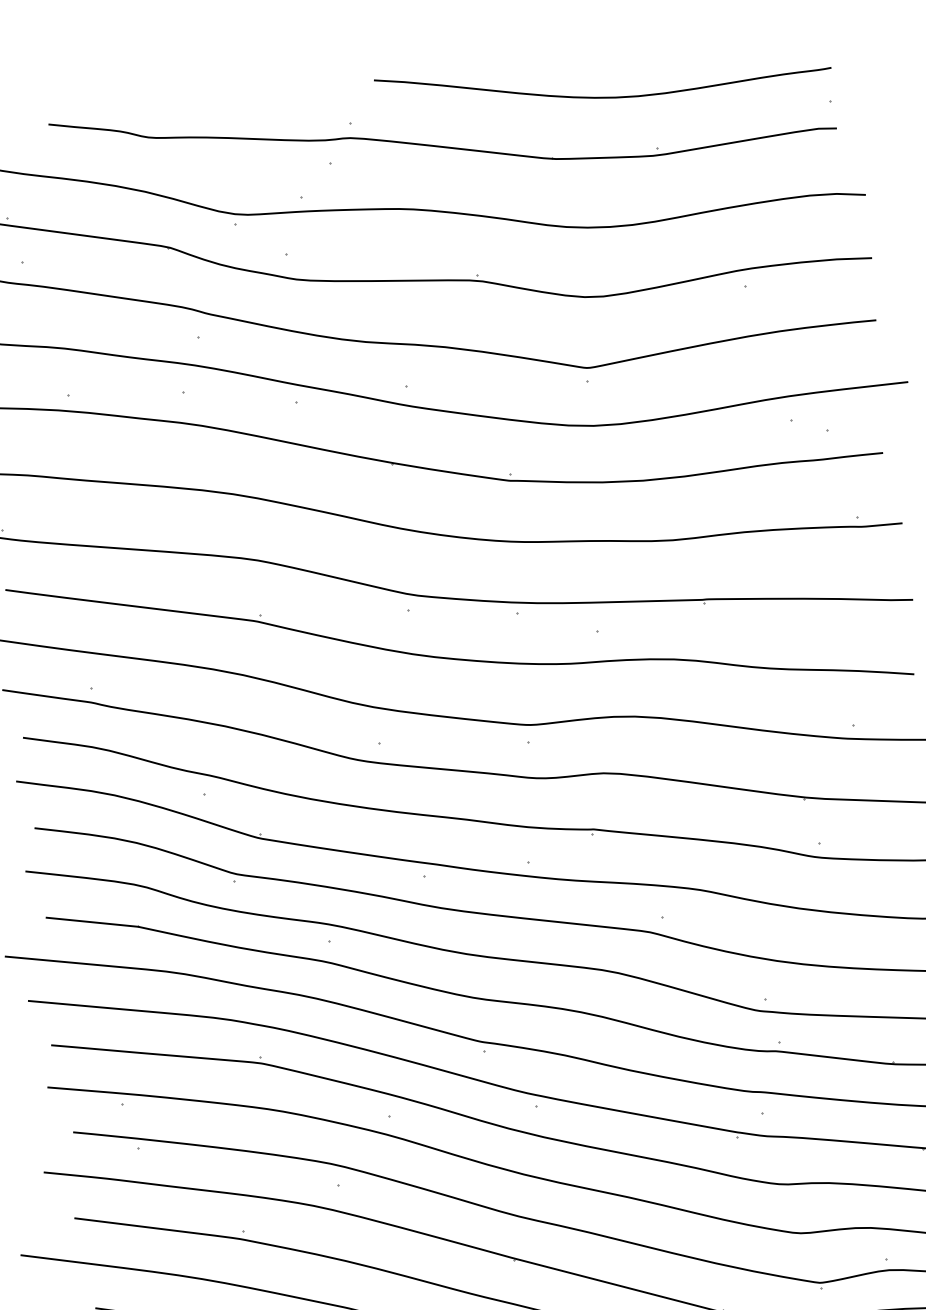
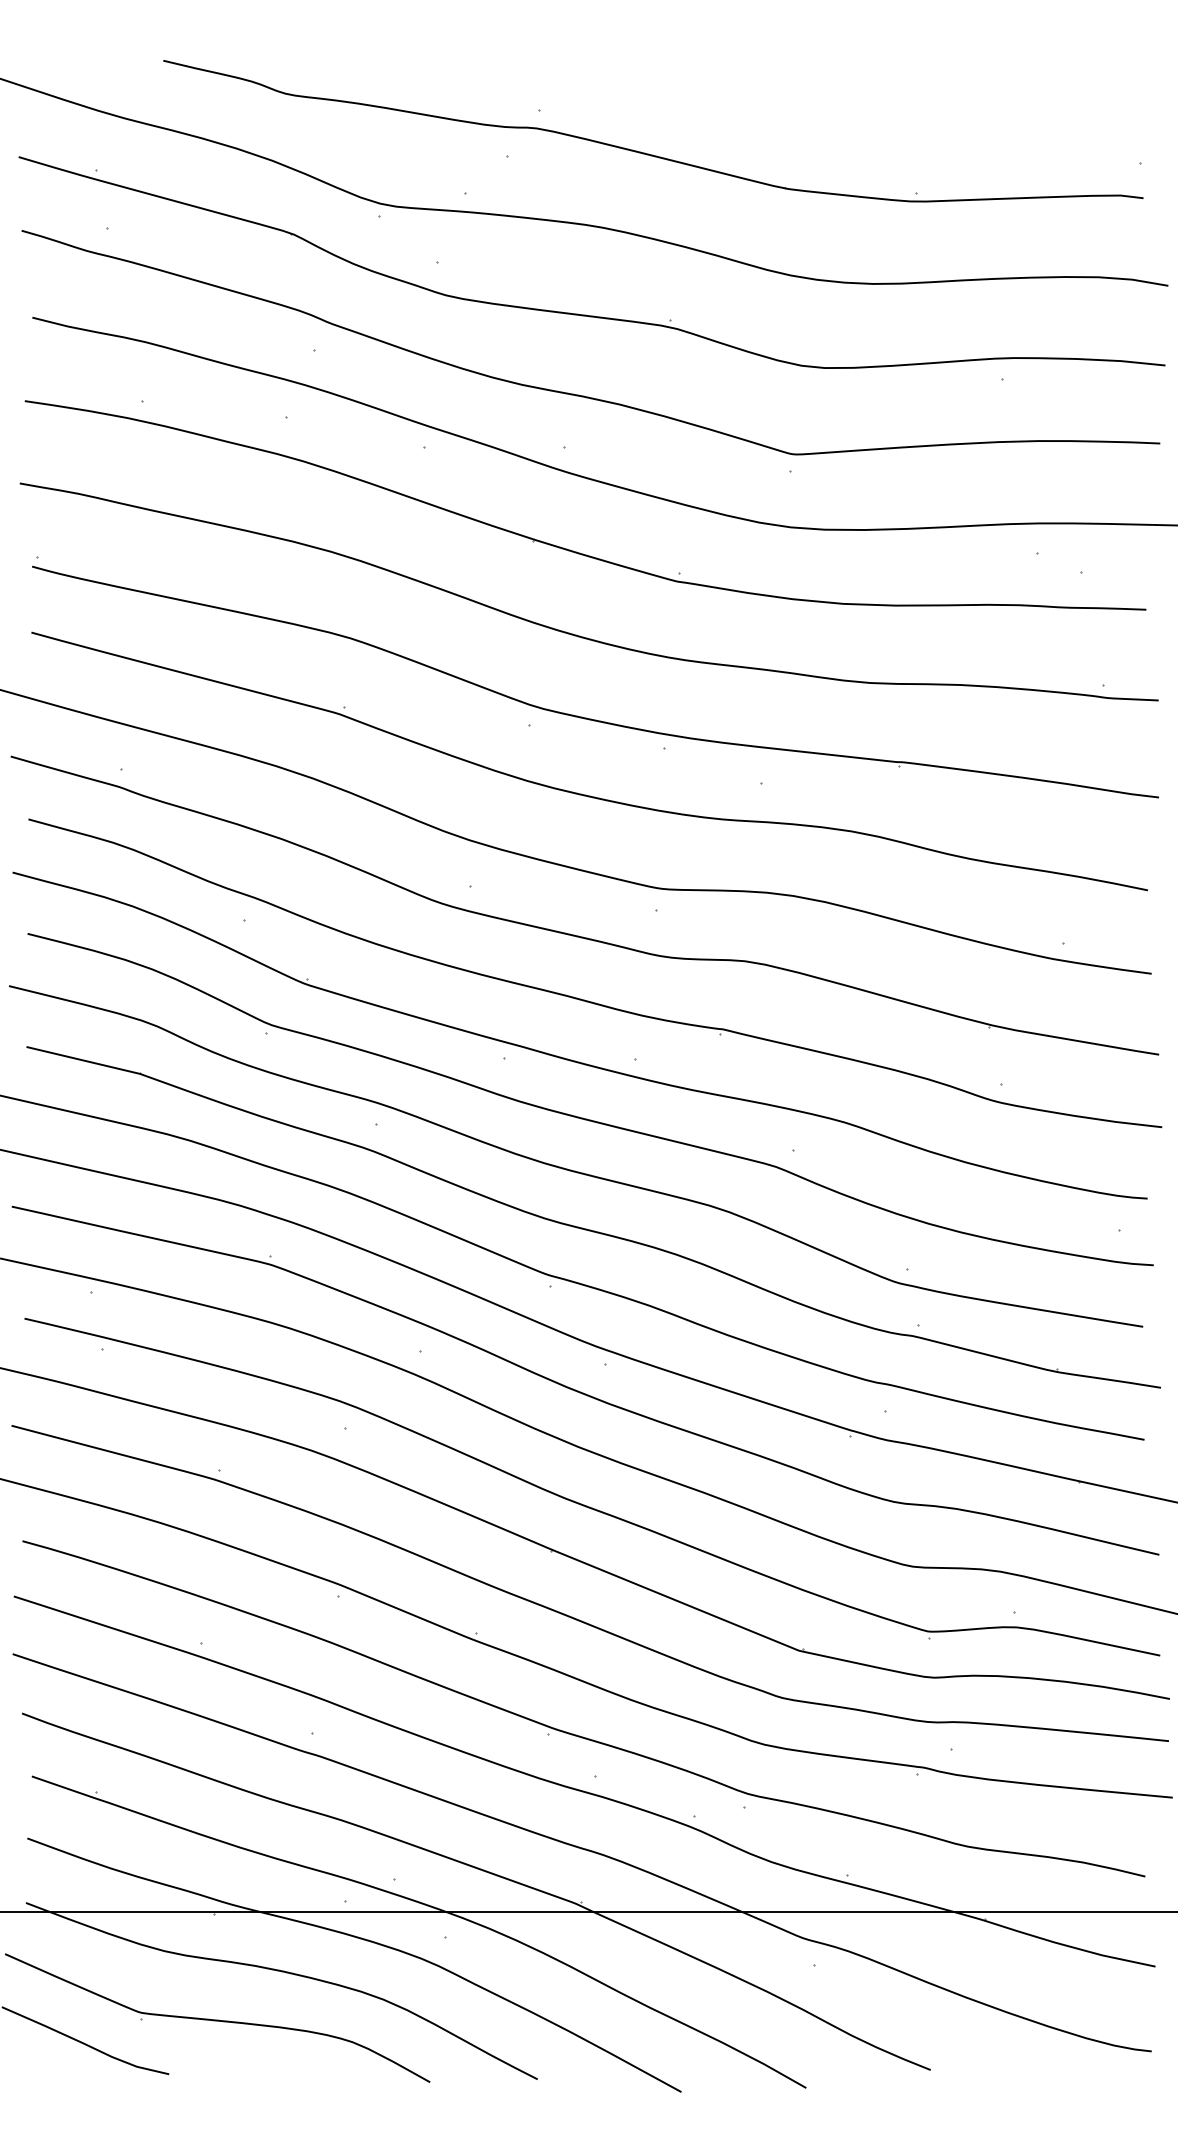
curve: (603, 96) -> (858, 119), removed

